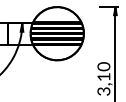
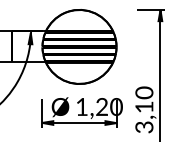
part: (58, 80) -> (81, 112), added

